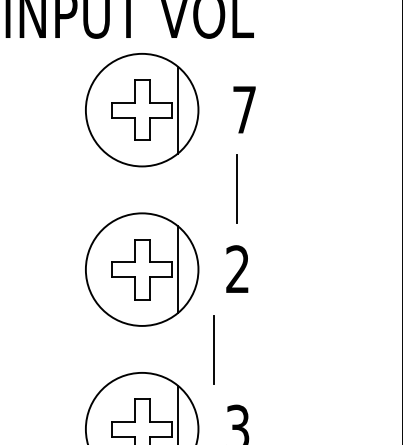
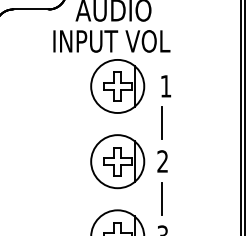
text: (243, 110) -> (165, 86), 7 -> 1
line: (211, 347) -> (161, 198), moved

